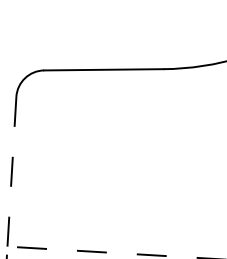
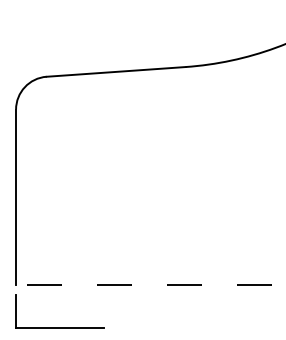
line: (12, 171) -> (16, 196), dashed -> solid

